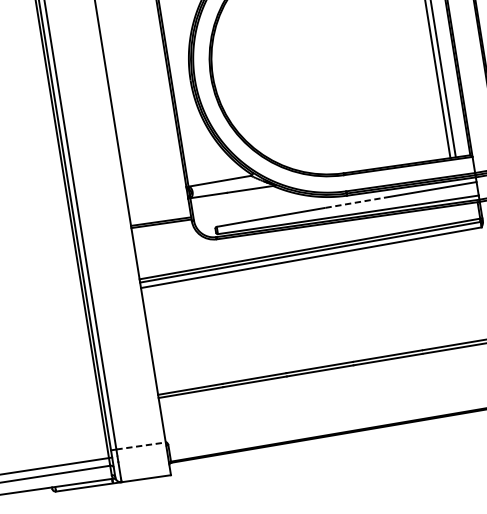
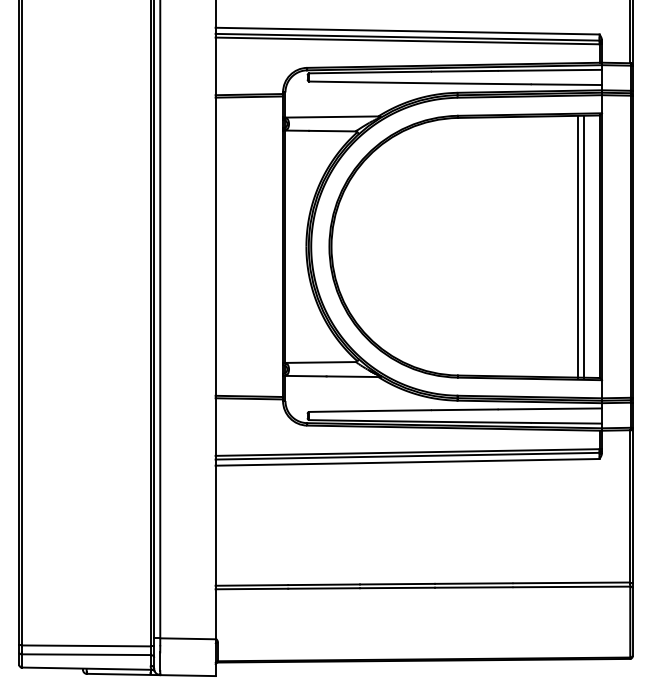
line: (354, 202) -> (464, 409), dashed -> solid
line: (140, 445) -> (187, 638), dashed -> solid

